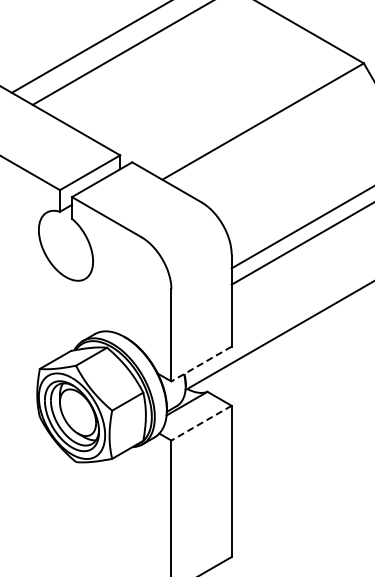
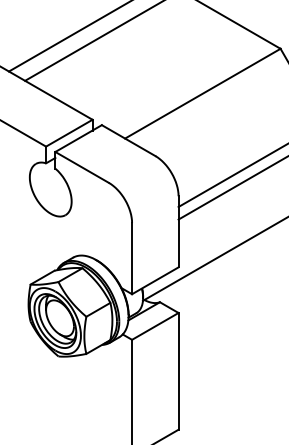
line: (201, 364) -> (155, 281), dashed -> solid
line: (201, 423) -> (155, 326), dashed -> solid

